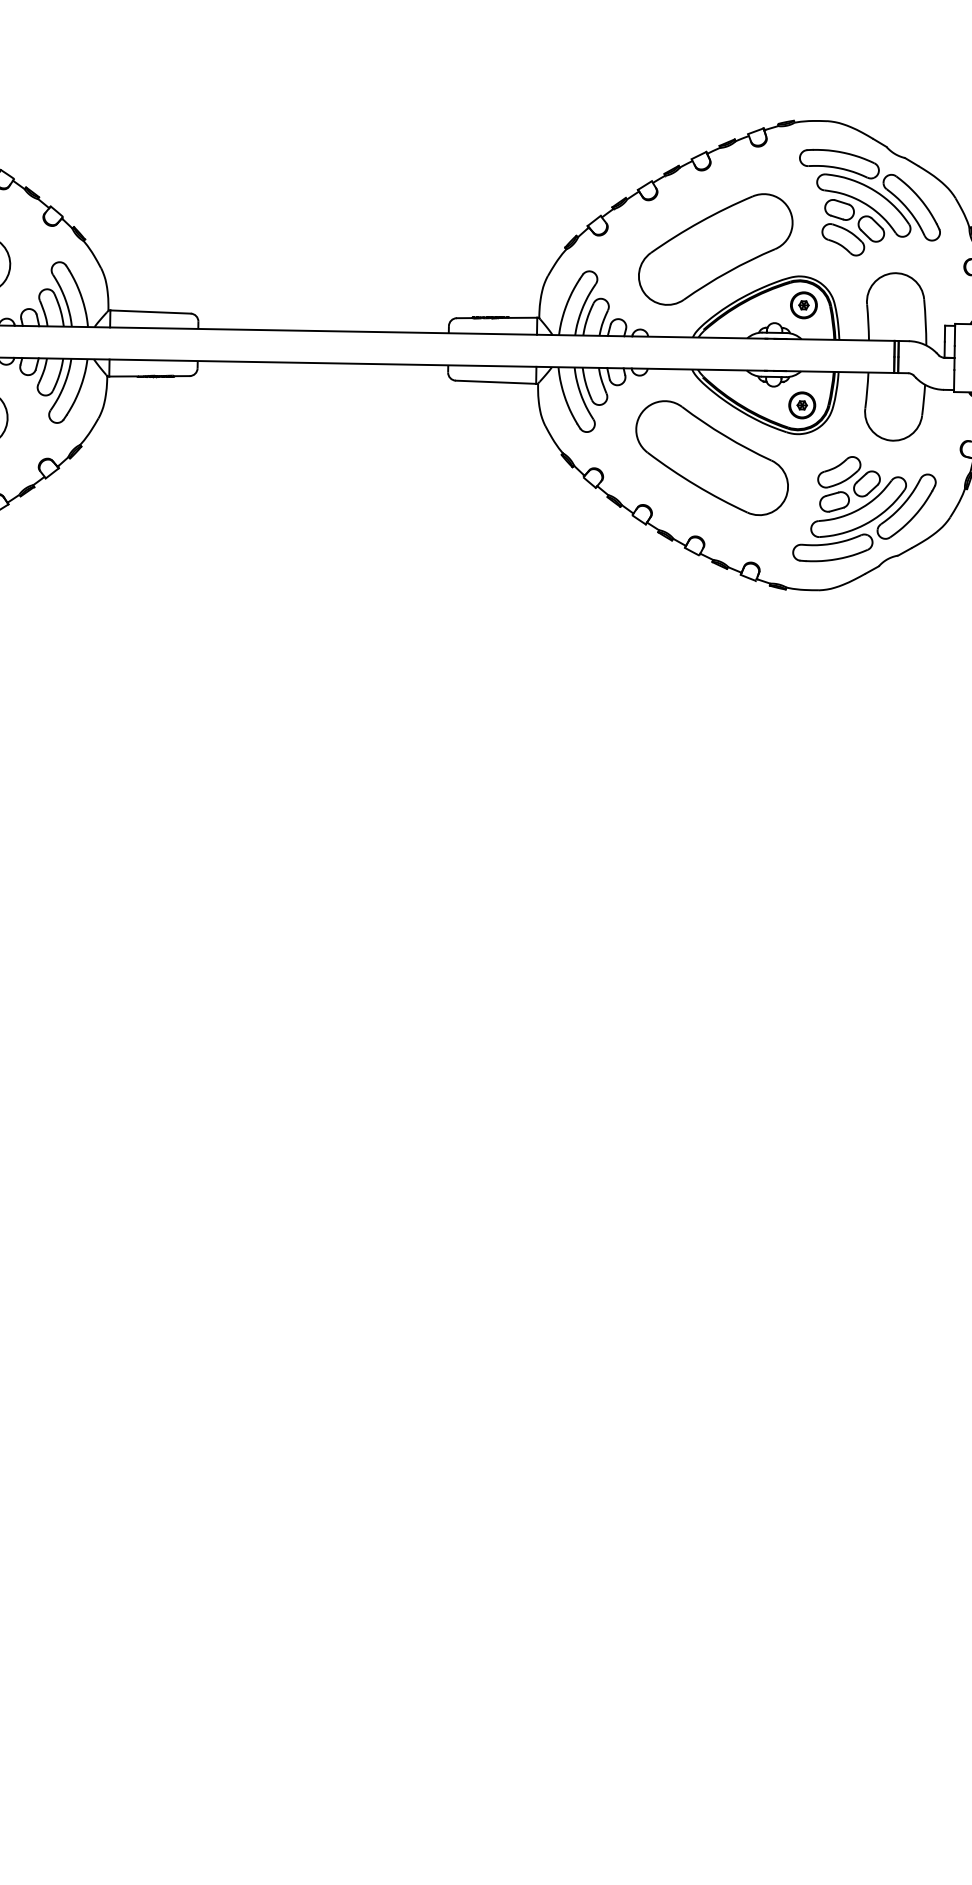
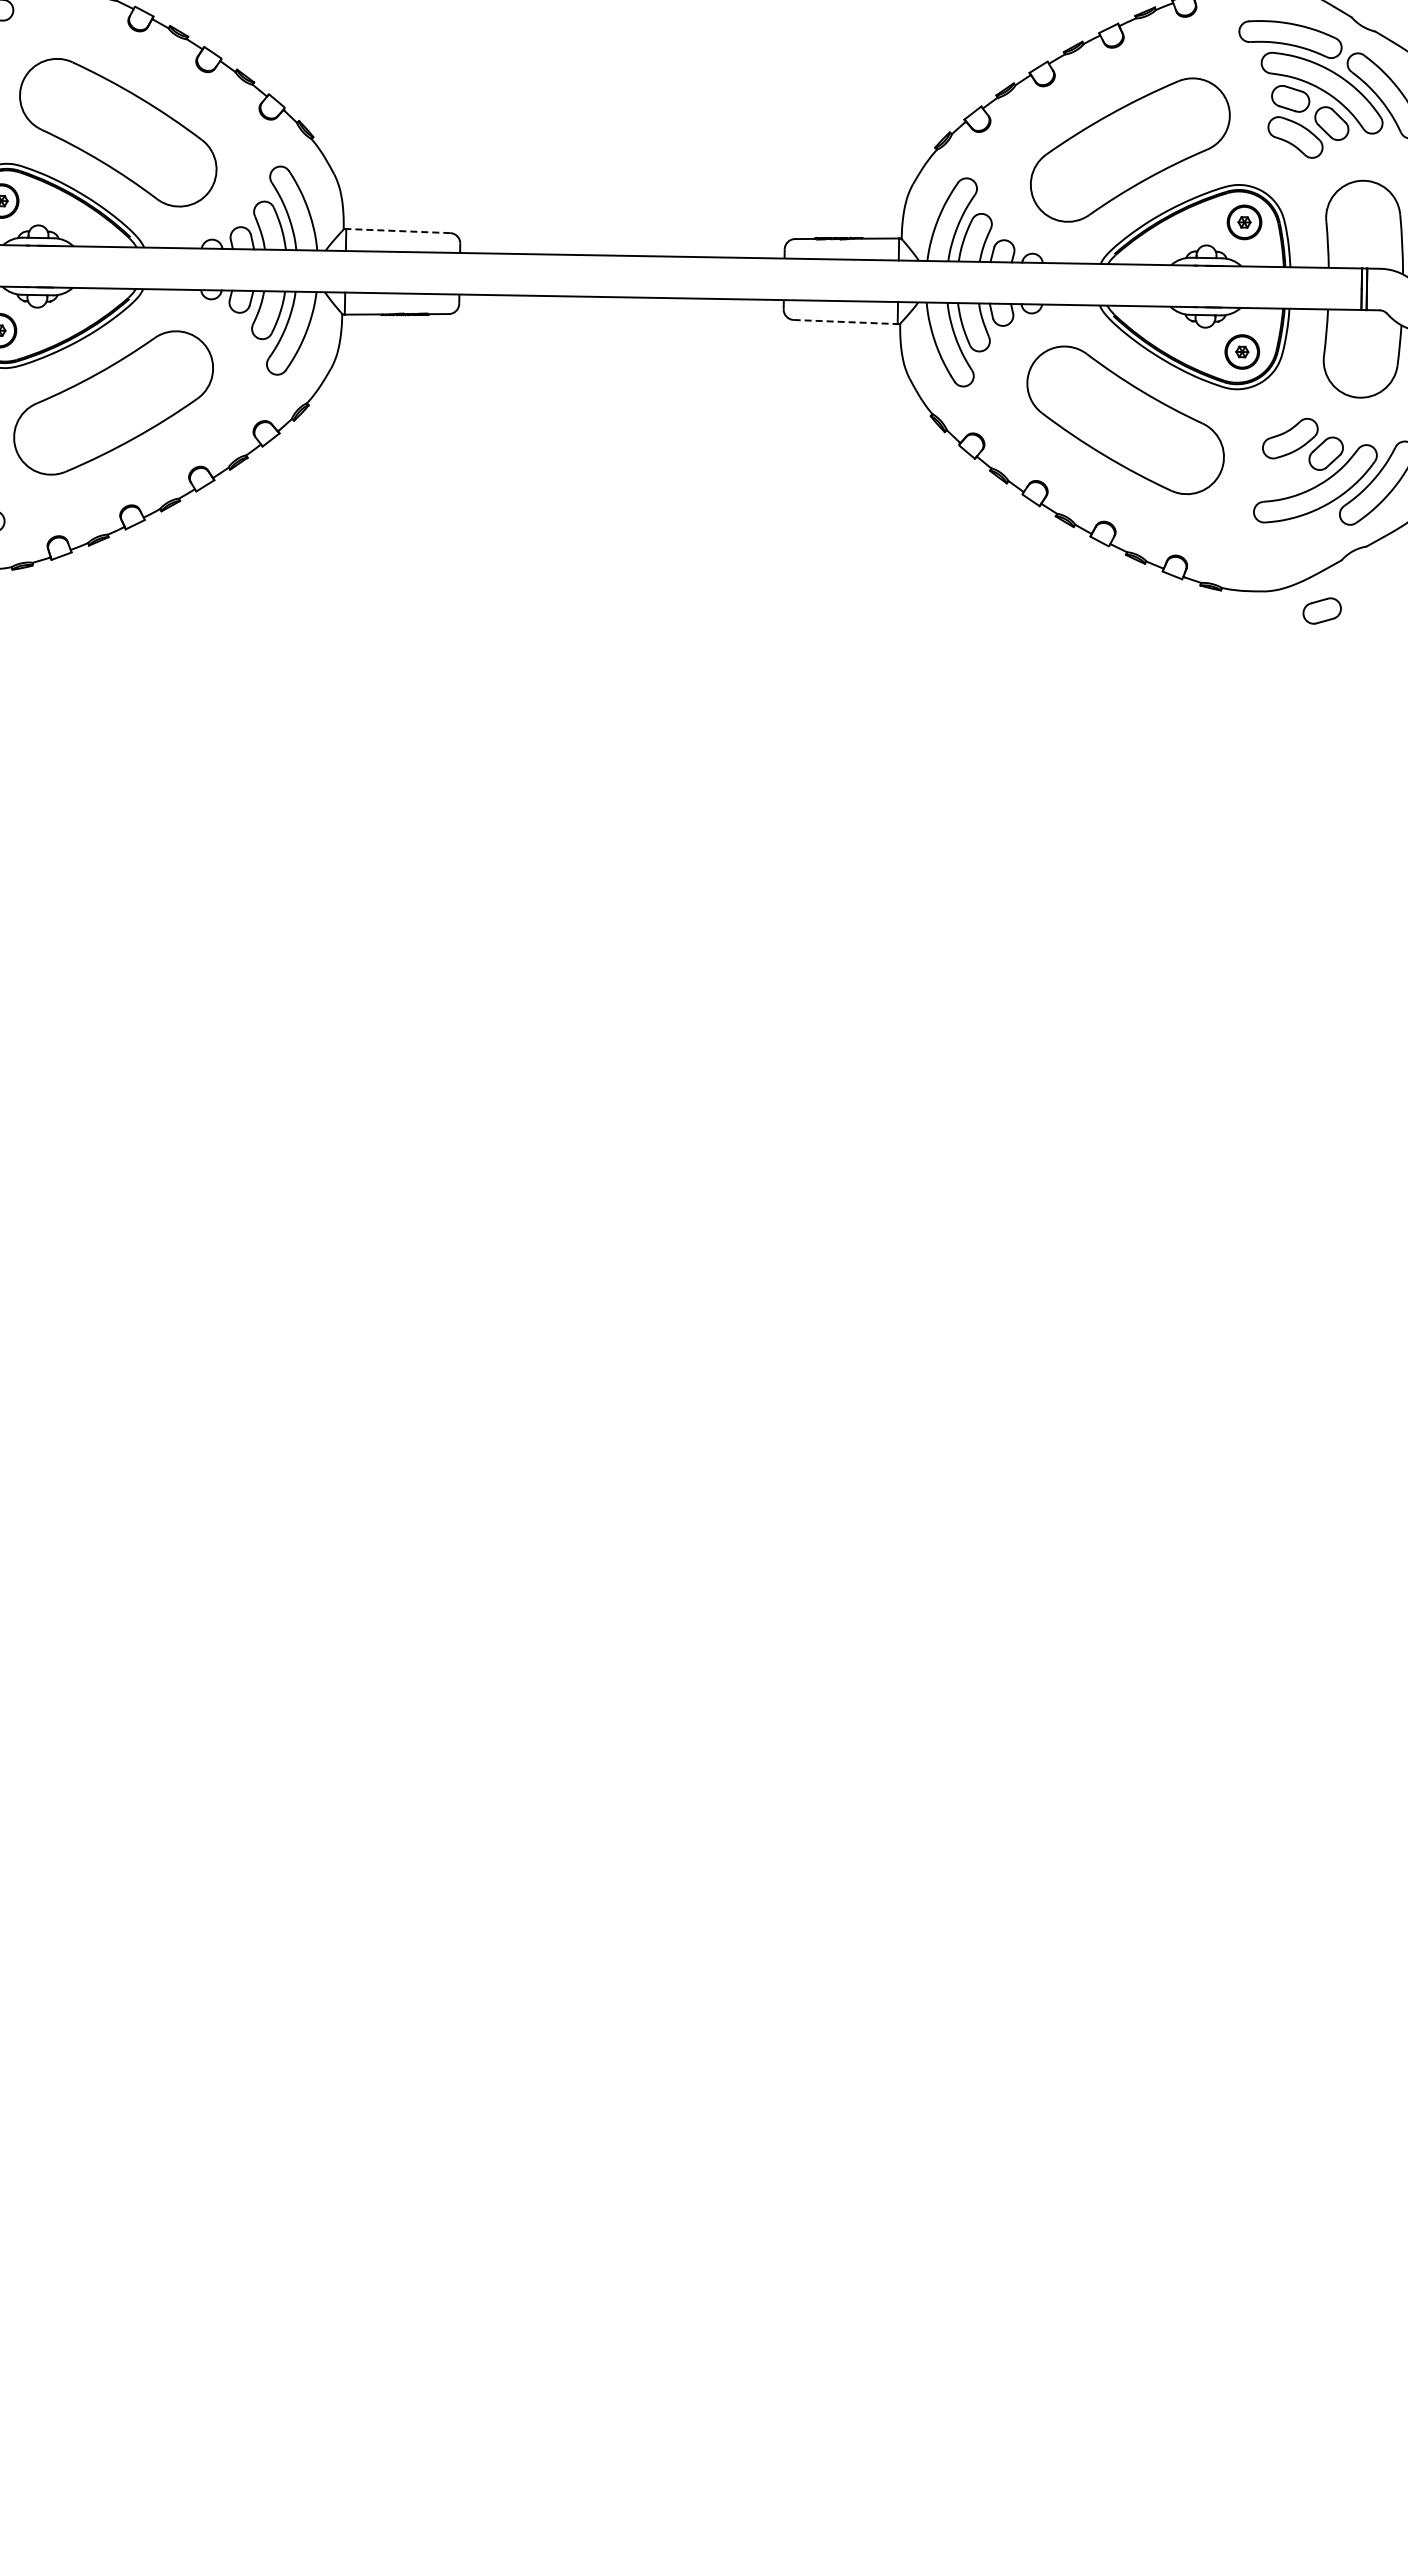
line: (149, 312) -> (397, 231), solid -> dashed
line: (496, 382) -> (846, 322), solid -> dashed
part: (834, 501) -> (1321, 610), moved
part: (832, 547) -> (1281, 536), removed

